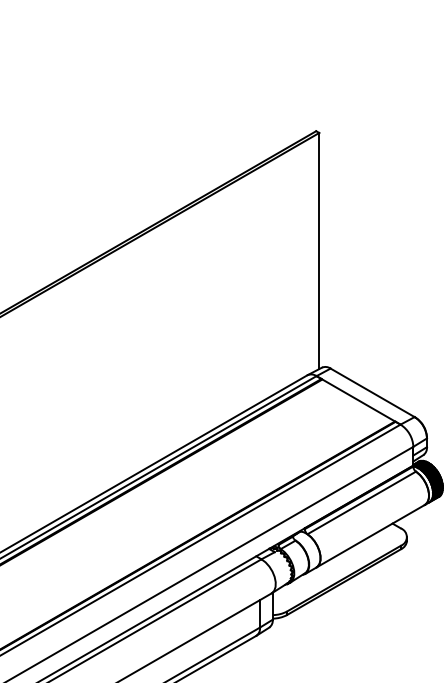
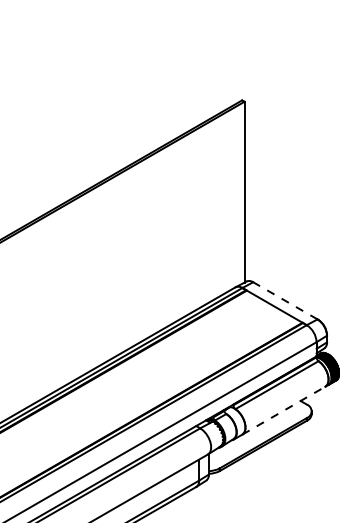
line: (372, 392) -> (285, 300), solid -> dashed
line: (370, 536) -> (283, 410), solid -> dashed

